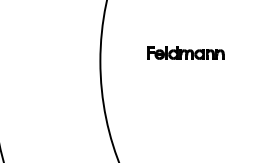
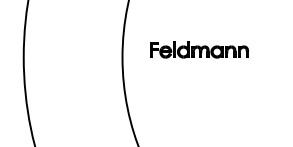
part: (185, 52) -> (199, 49), size x1.43

